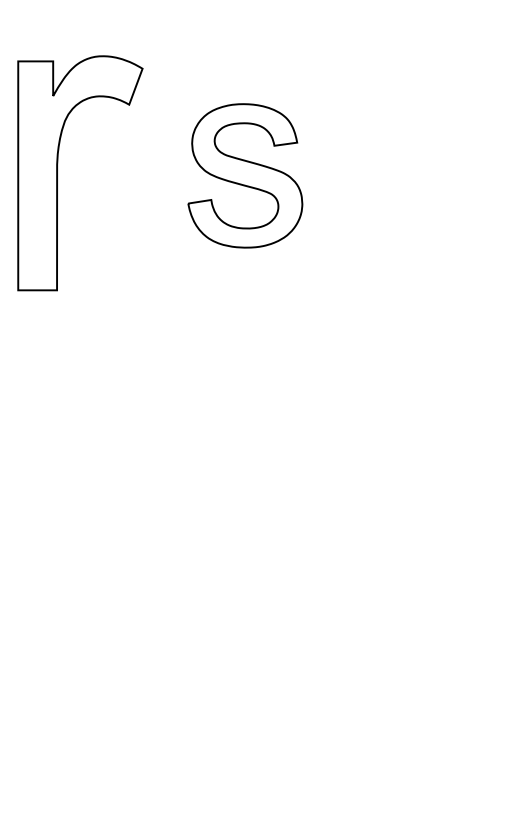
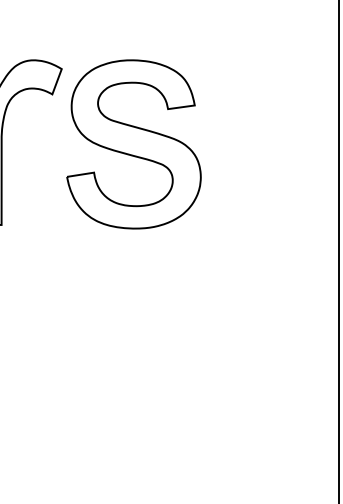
part: (245, 175) -> (134, 144), size x1.67

